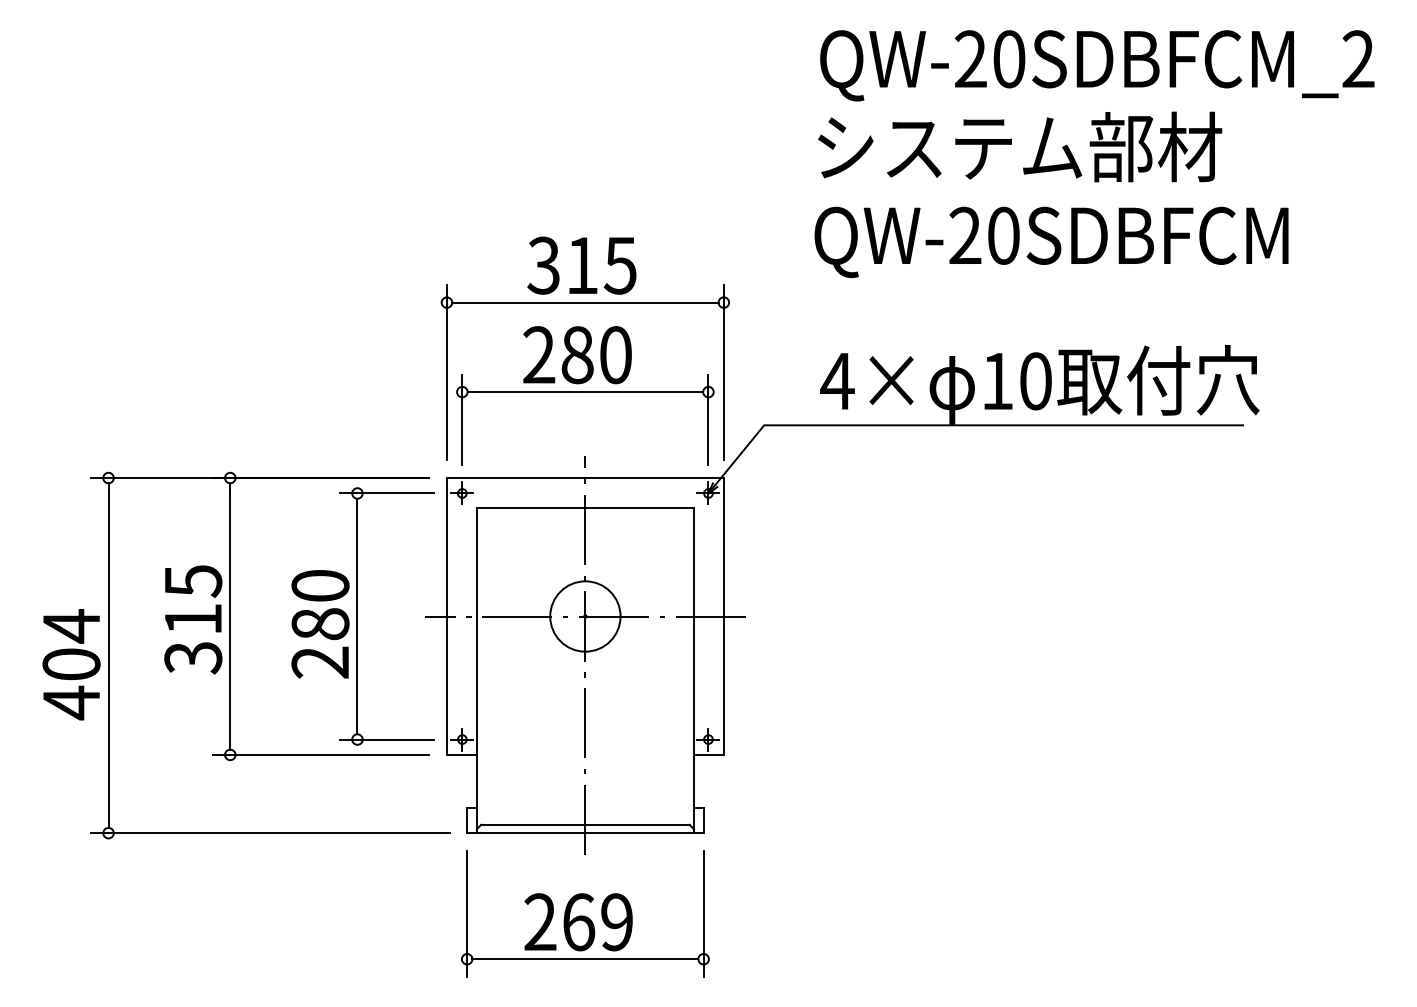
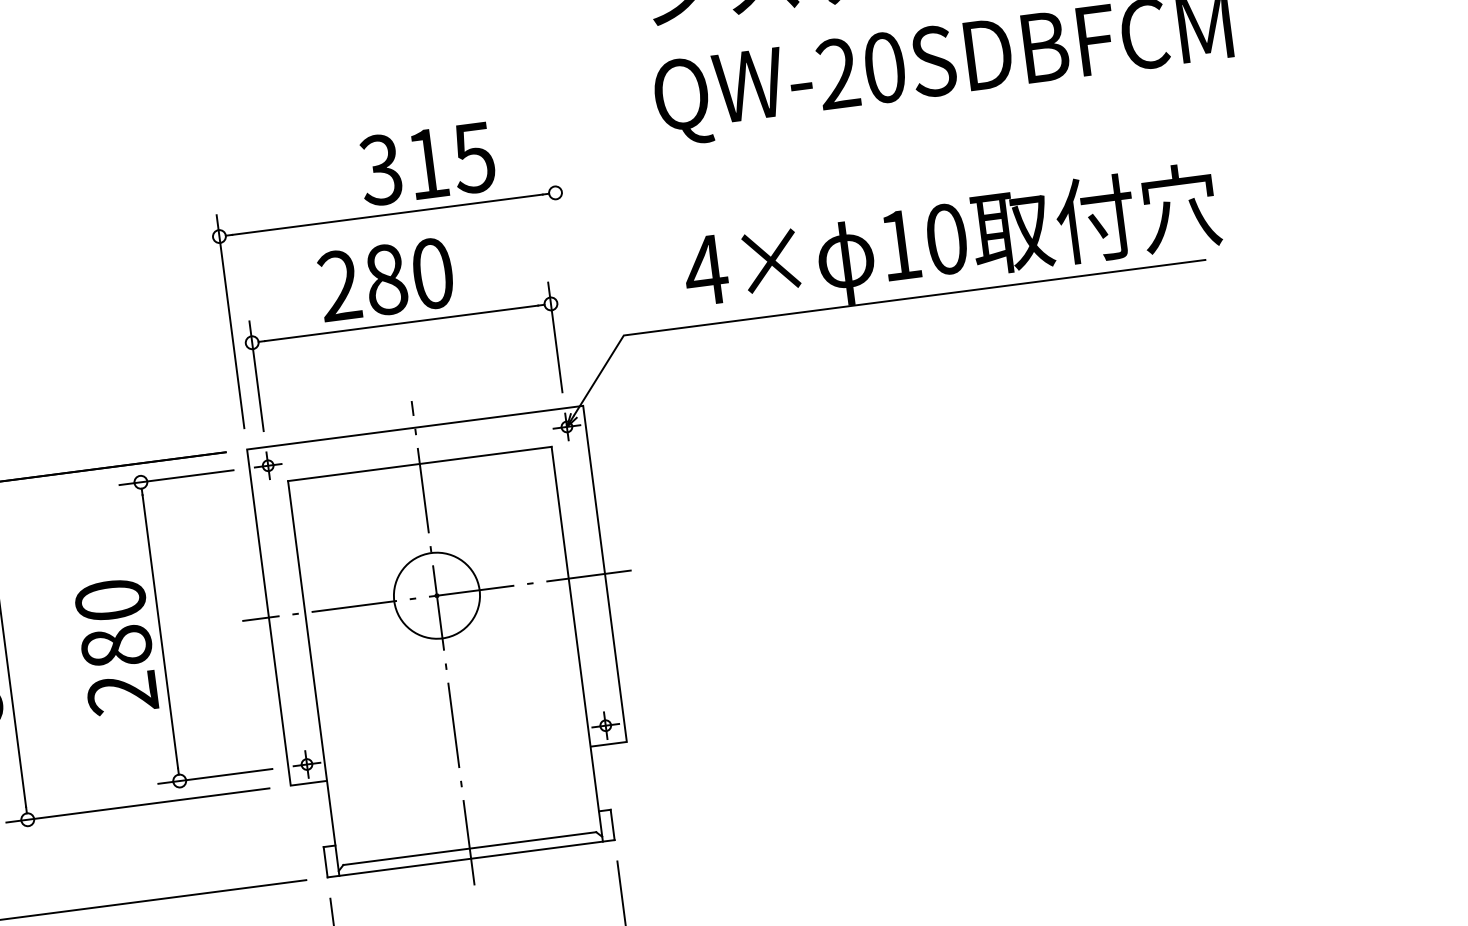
text: (581, 265) -> (426, 163), moved
line: (723, 372) -> (566, 277), removed

